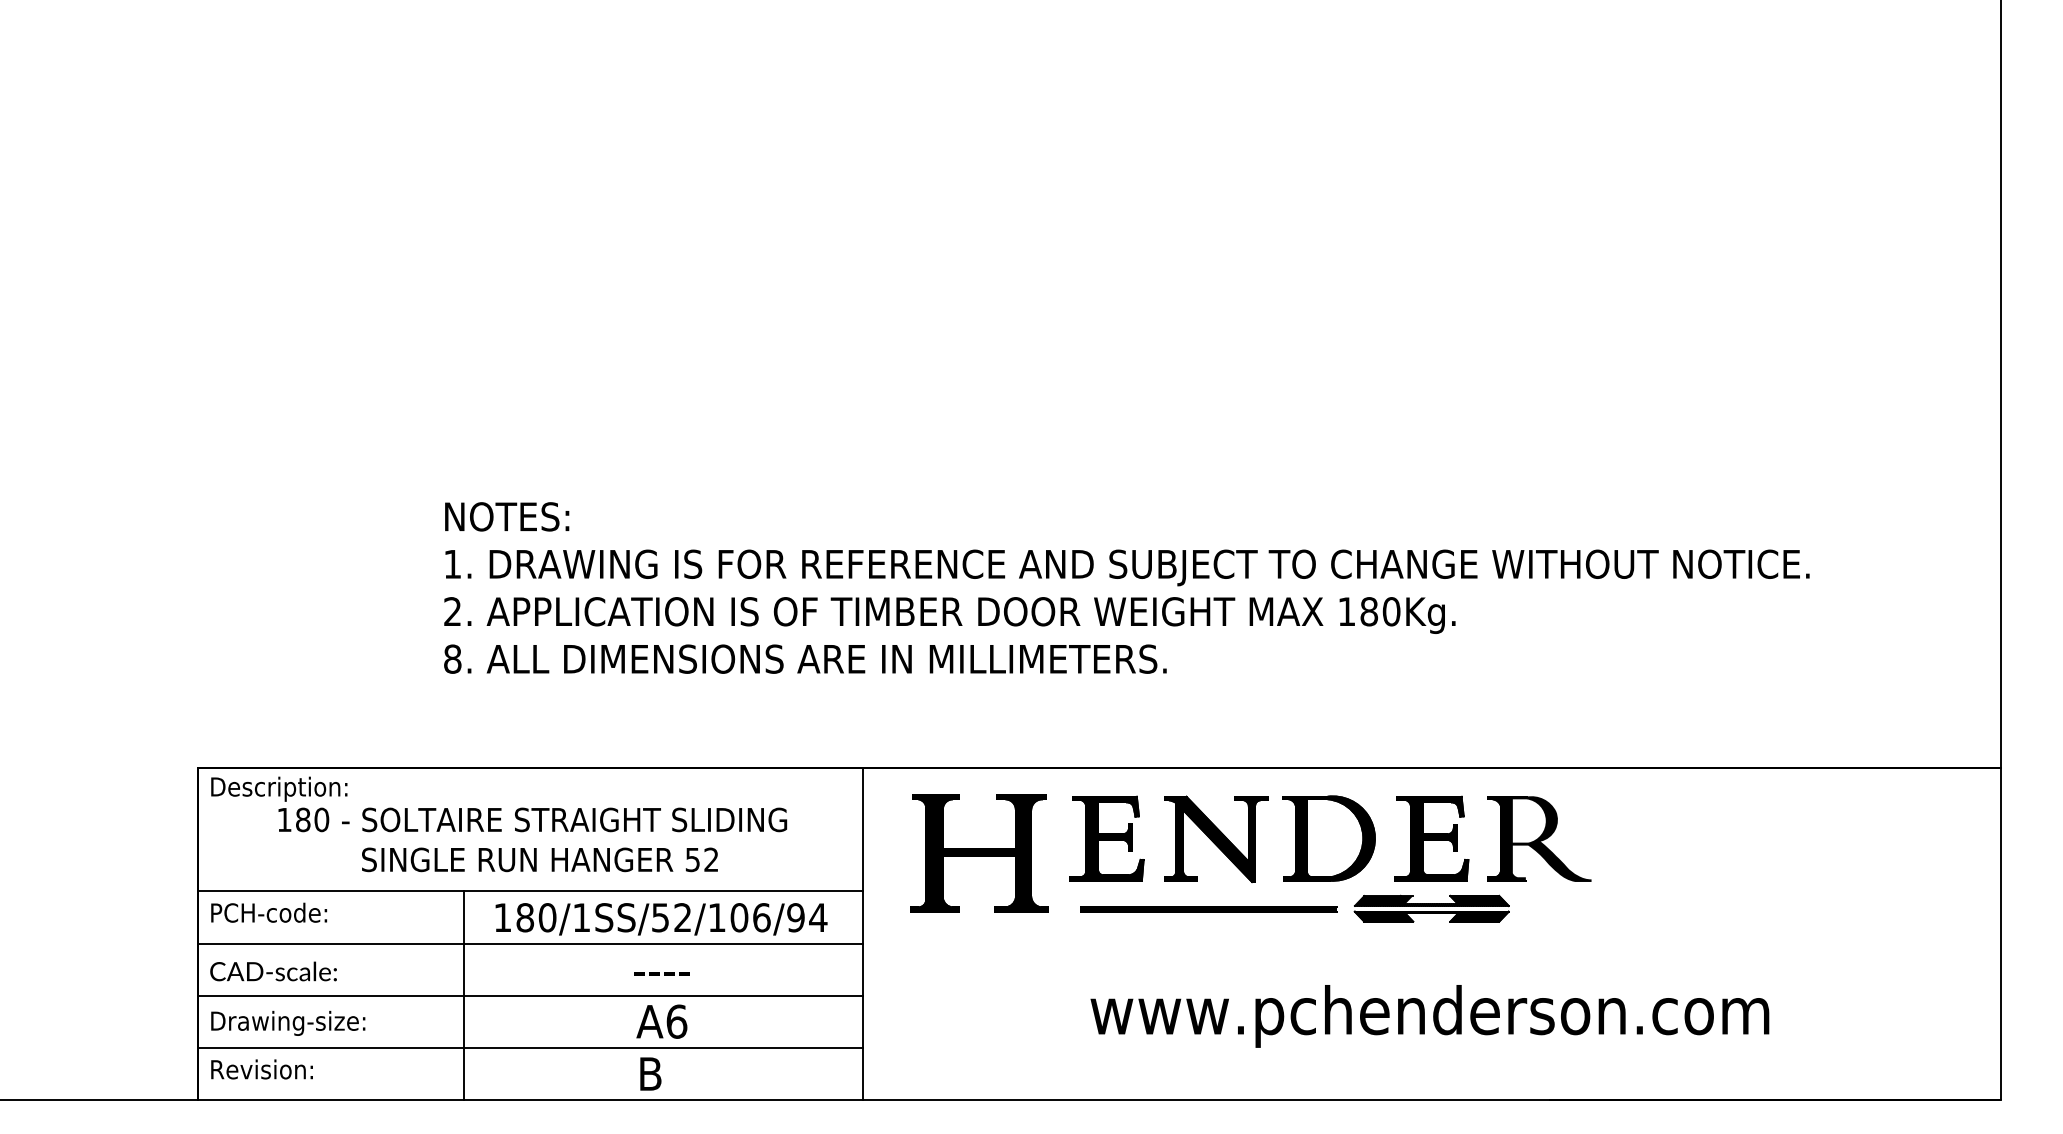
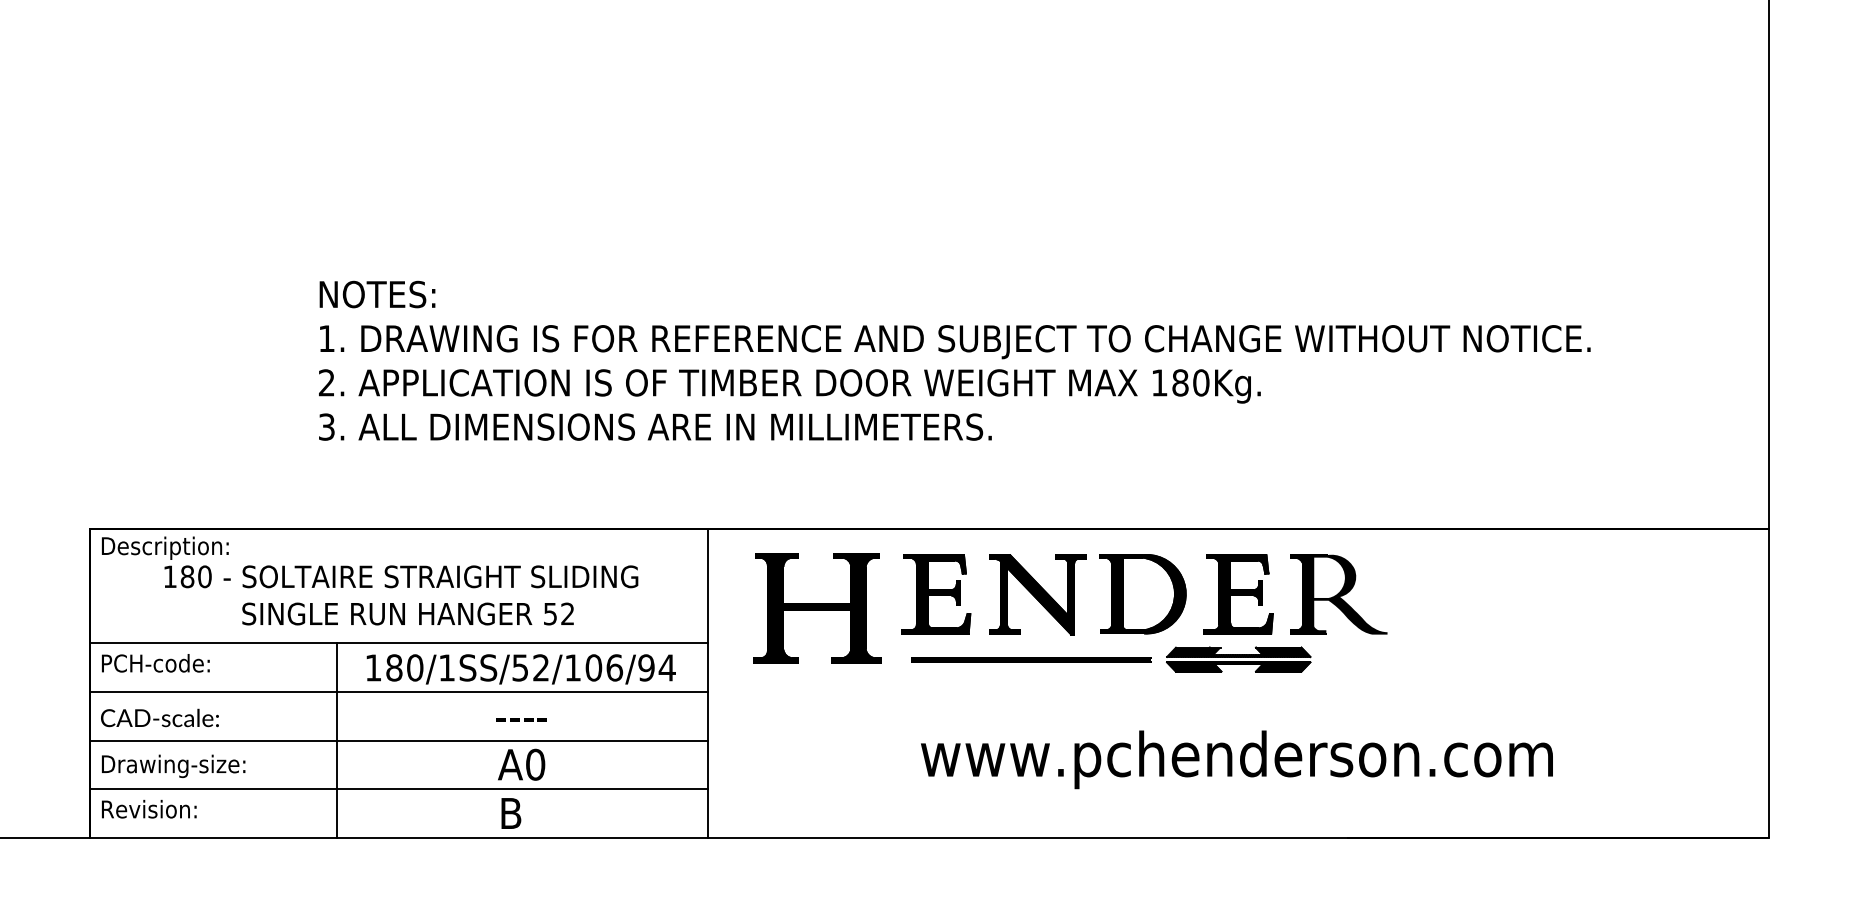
text: (452, 658) -> (326, 426), 8. -> 3.
text: (676, 1021) -> (535, 764), A6 -> A0

